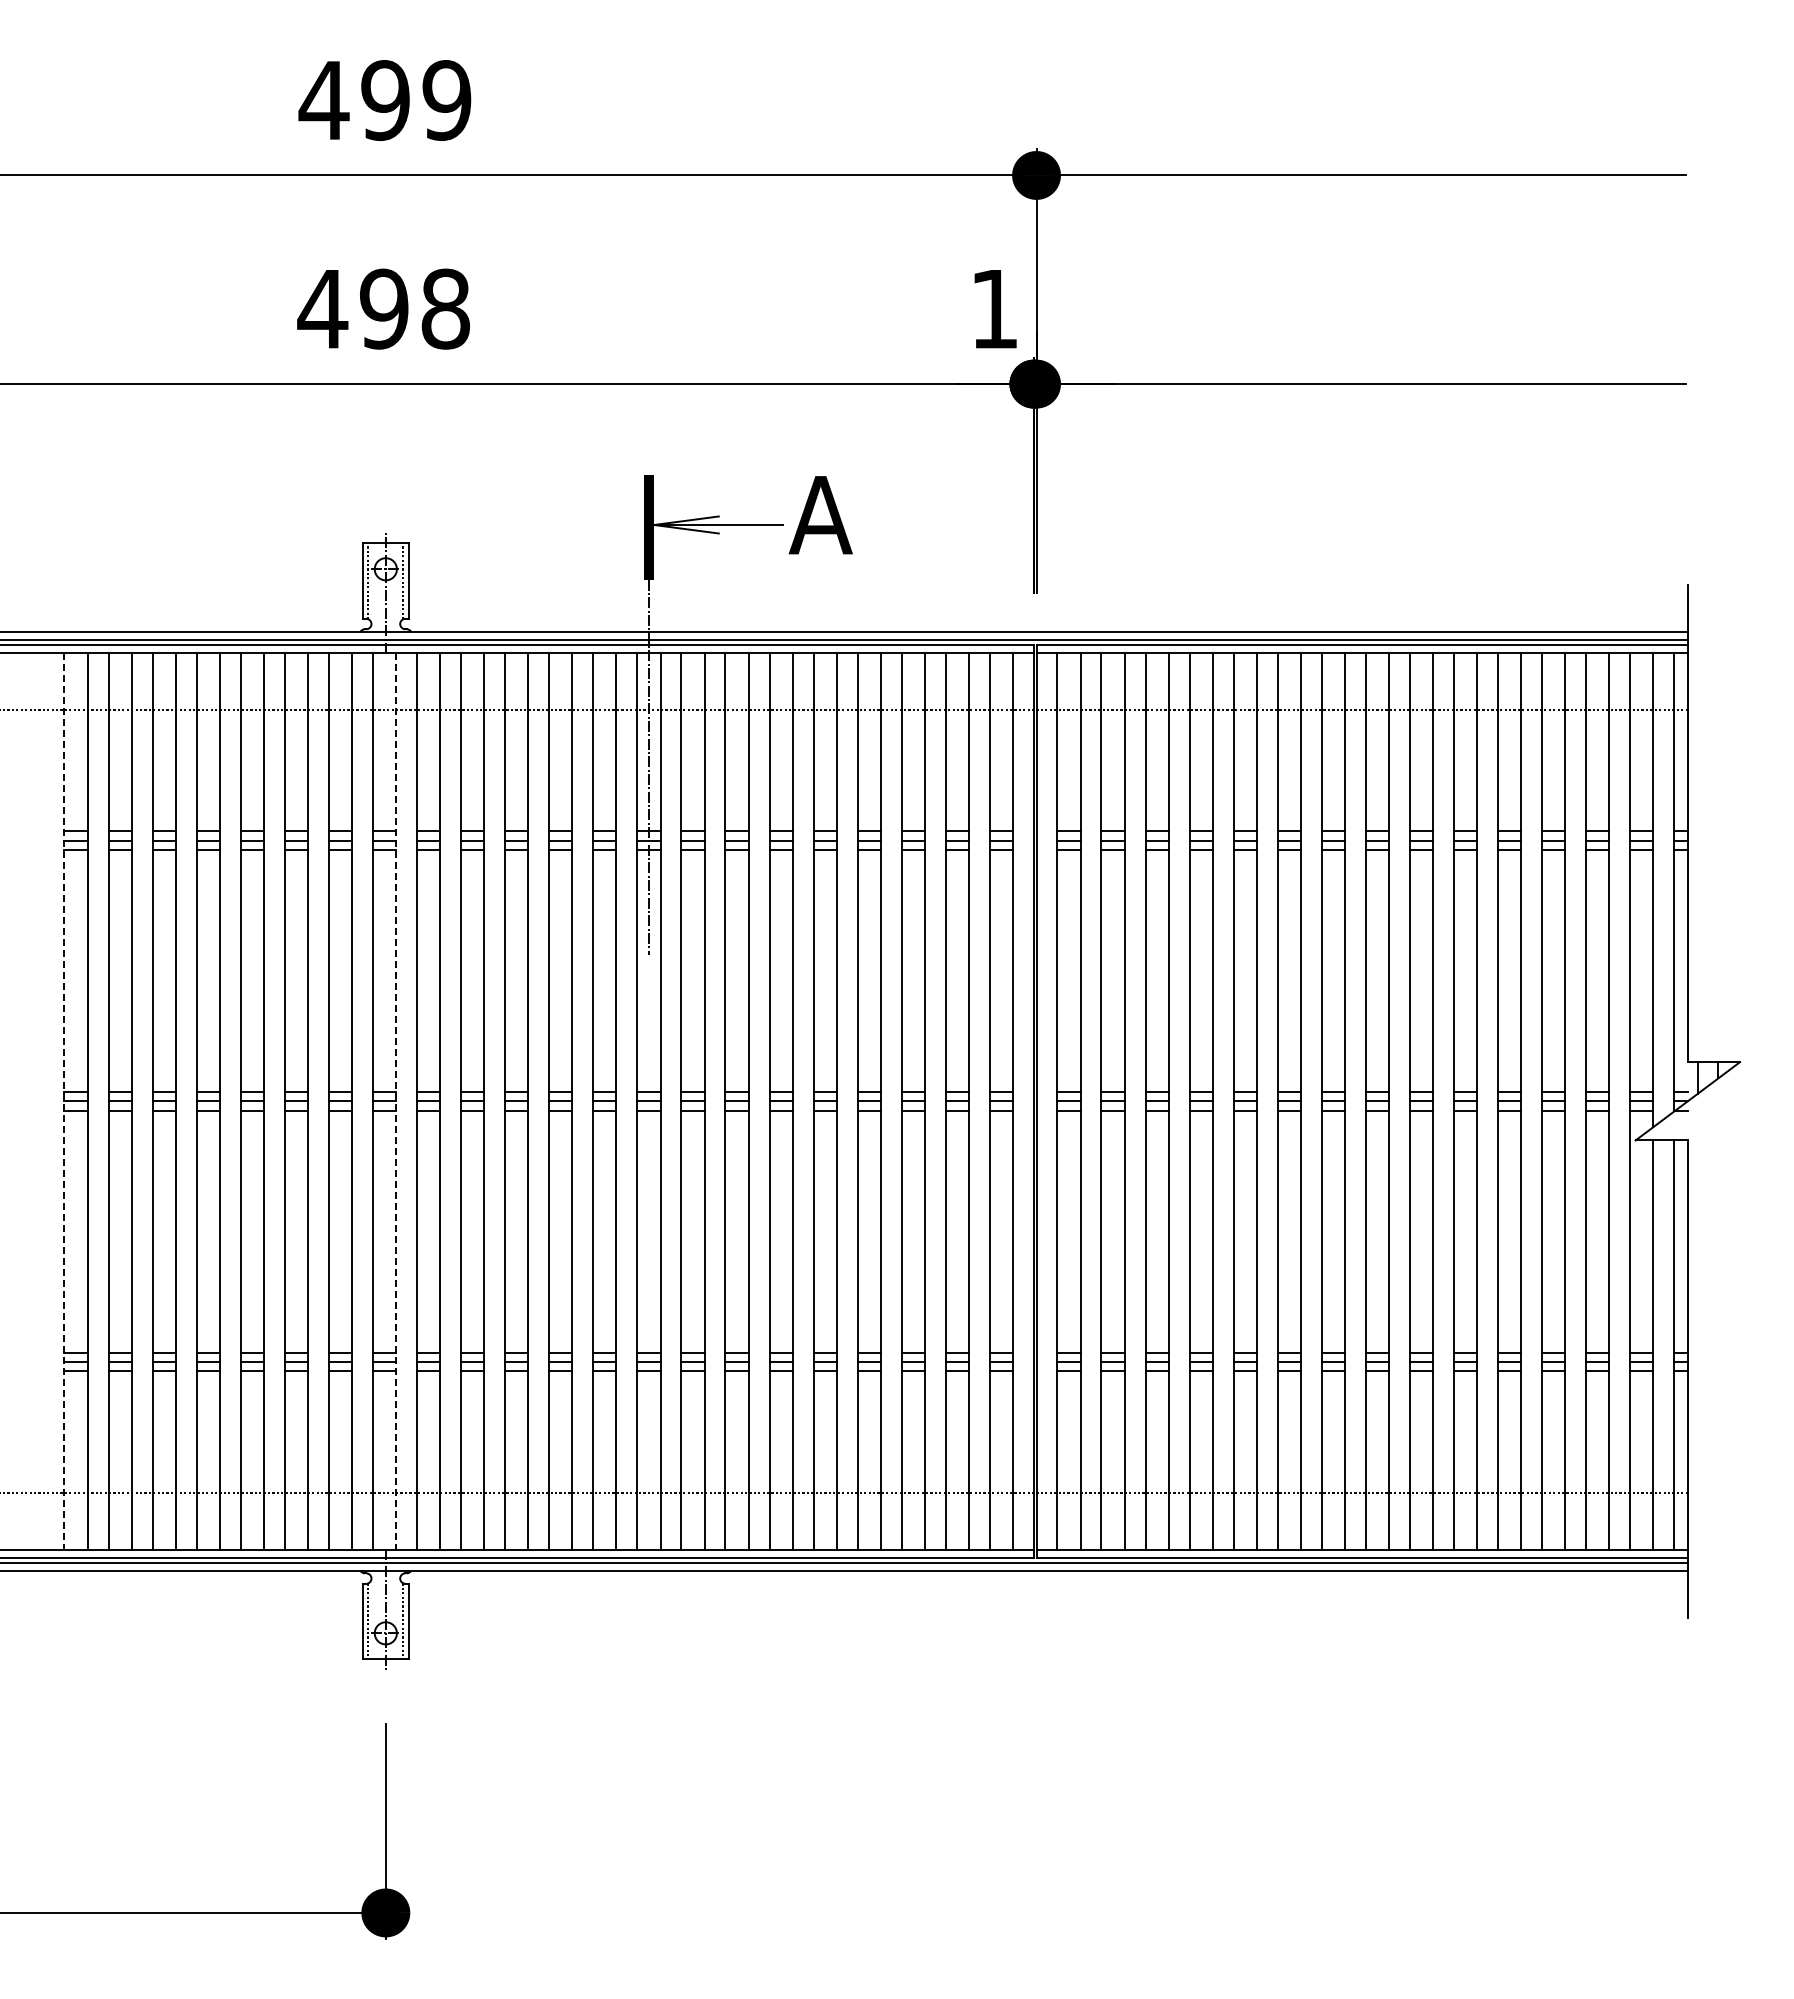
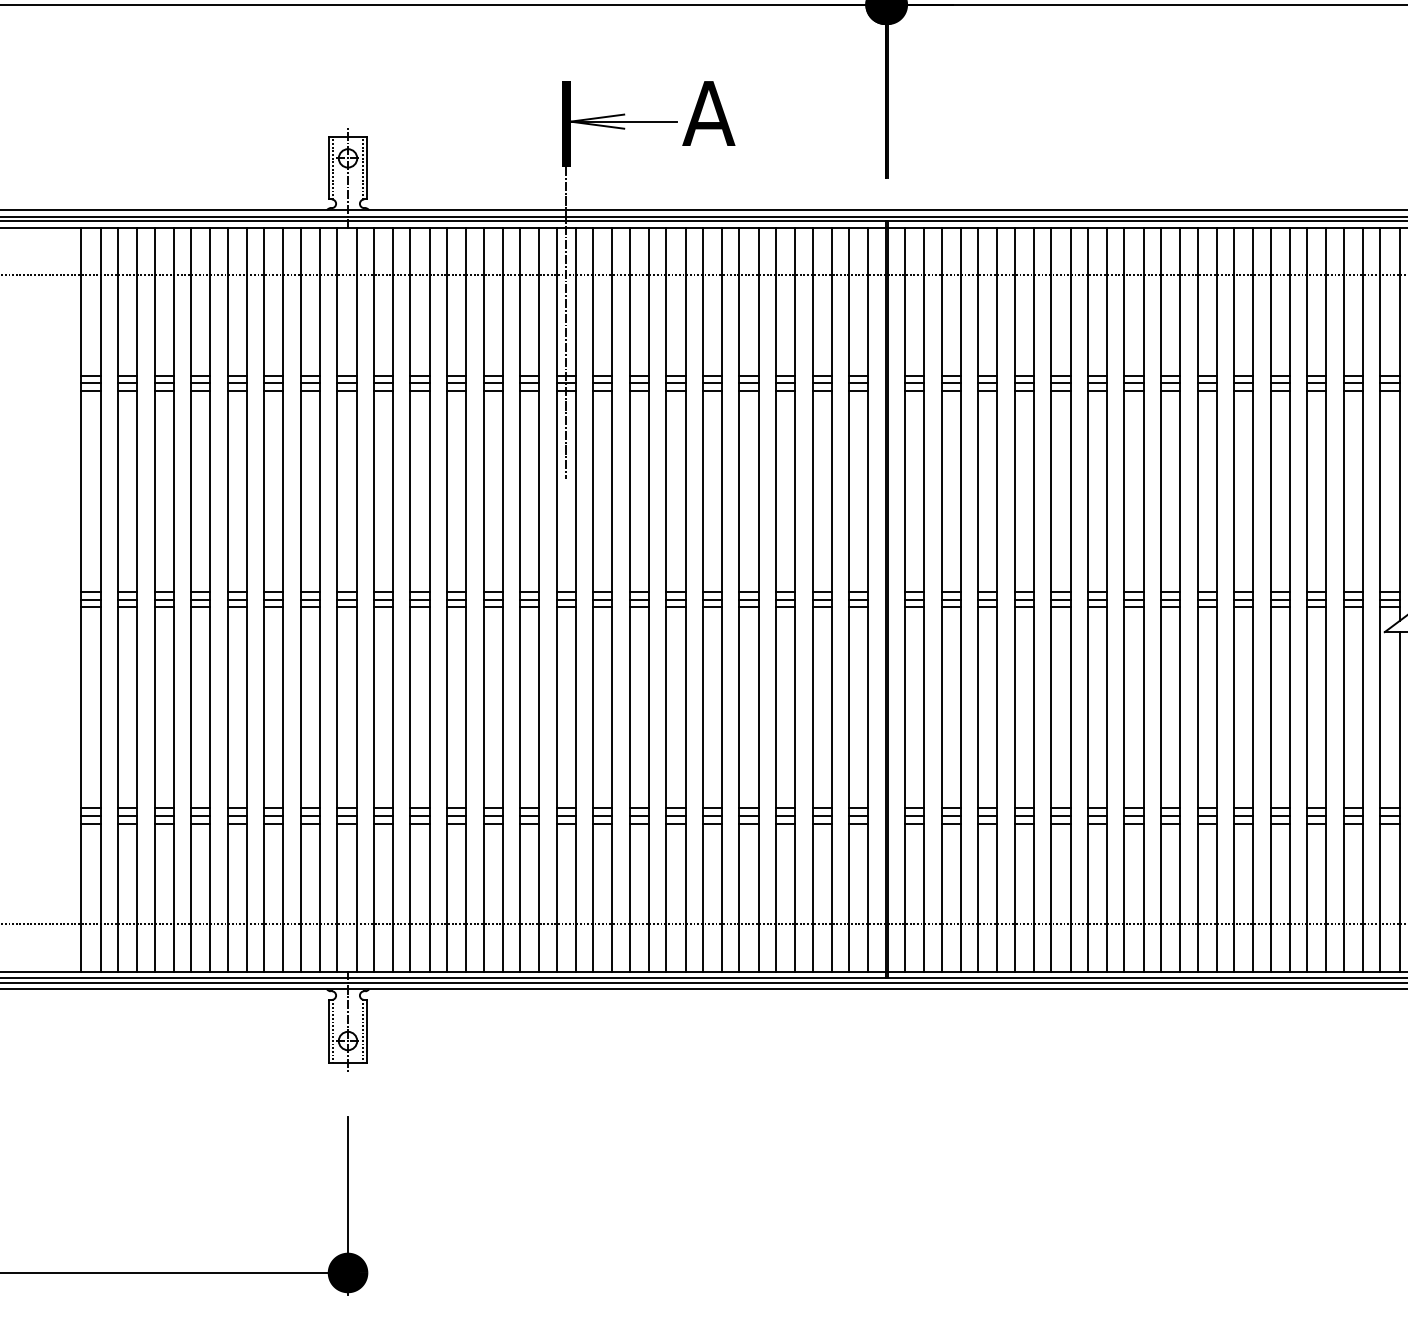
line: (64, 1101) -> (81, 599), dashed -> solid
line: (396, 1101) -> (356, 599), dashed -> solid

